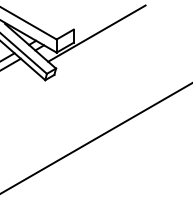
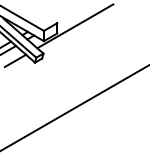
line: (19, 77) -> (14, 60), added

